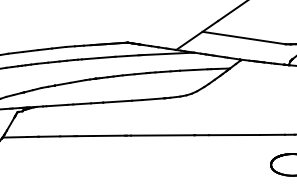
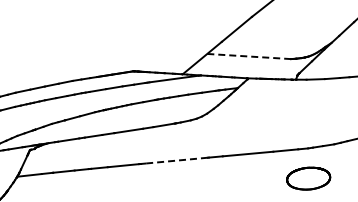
line: (243, 37) -> (248, 56), solid -> dashed
line: (162, 135) -> (176, 160), solid -> dashed

